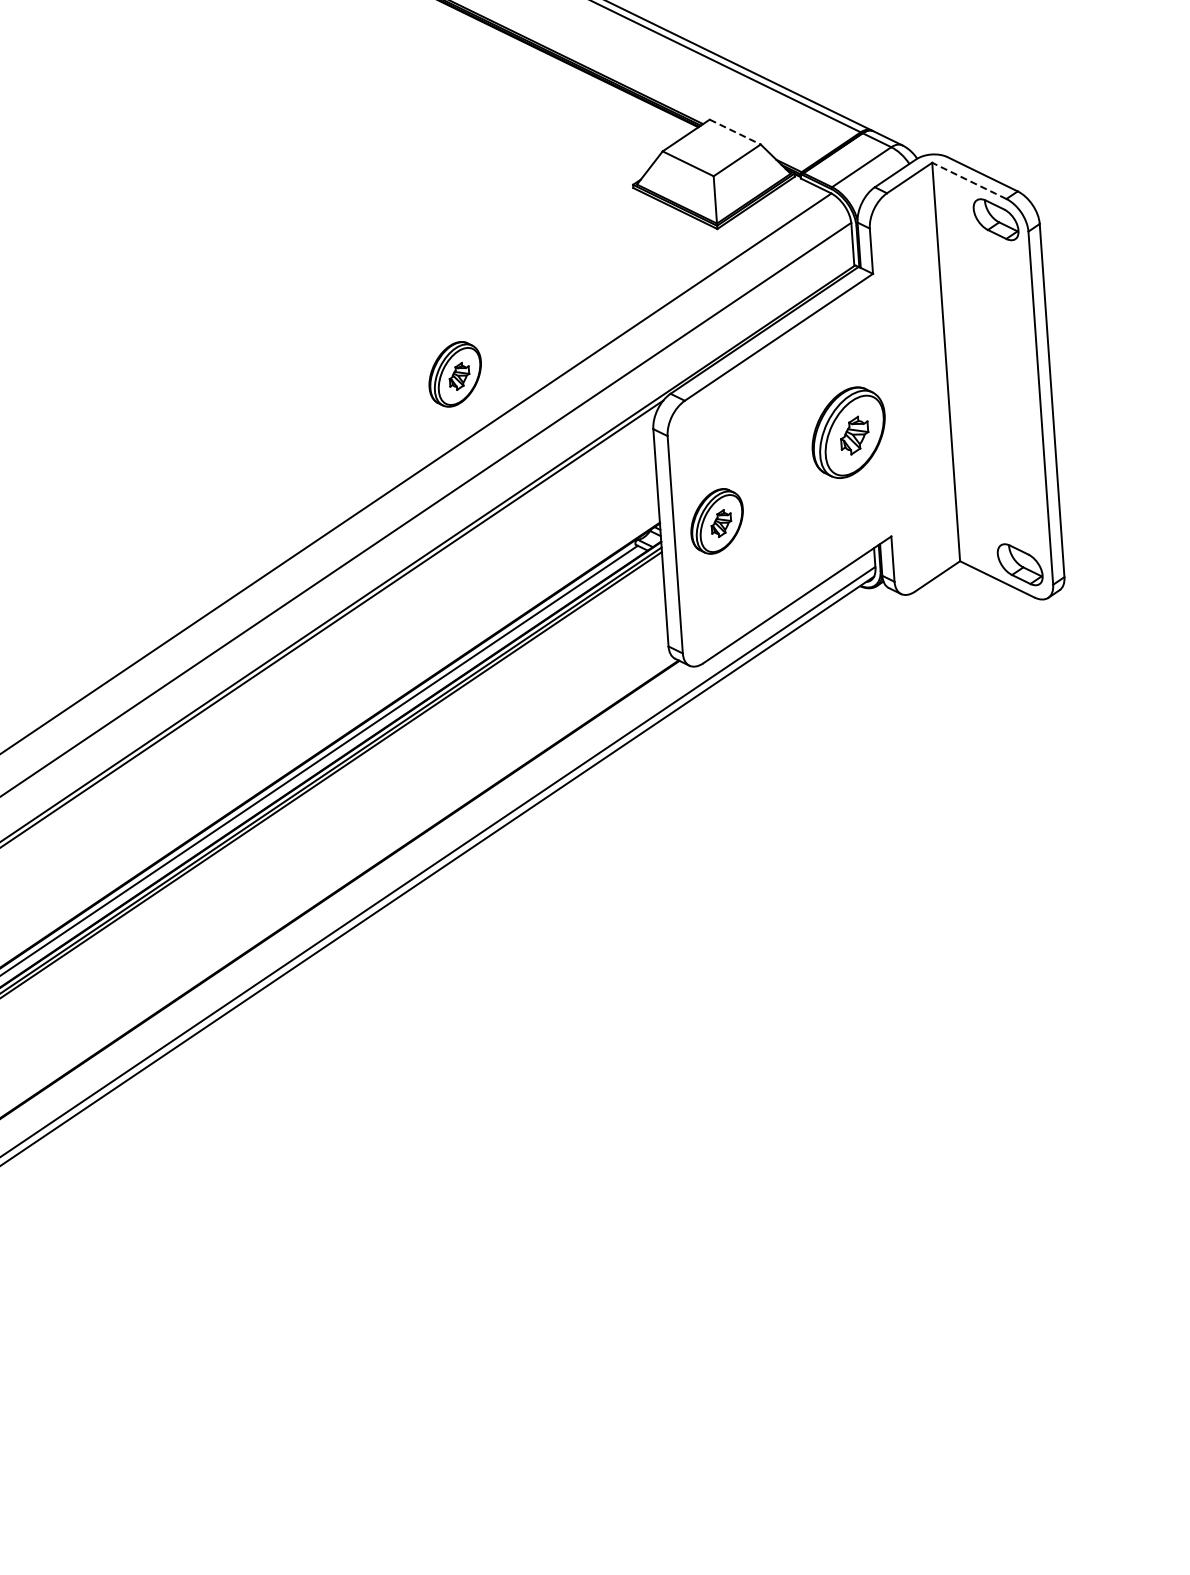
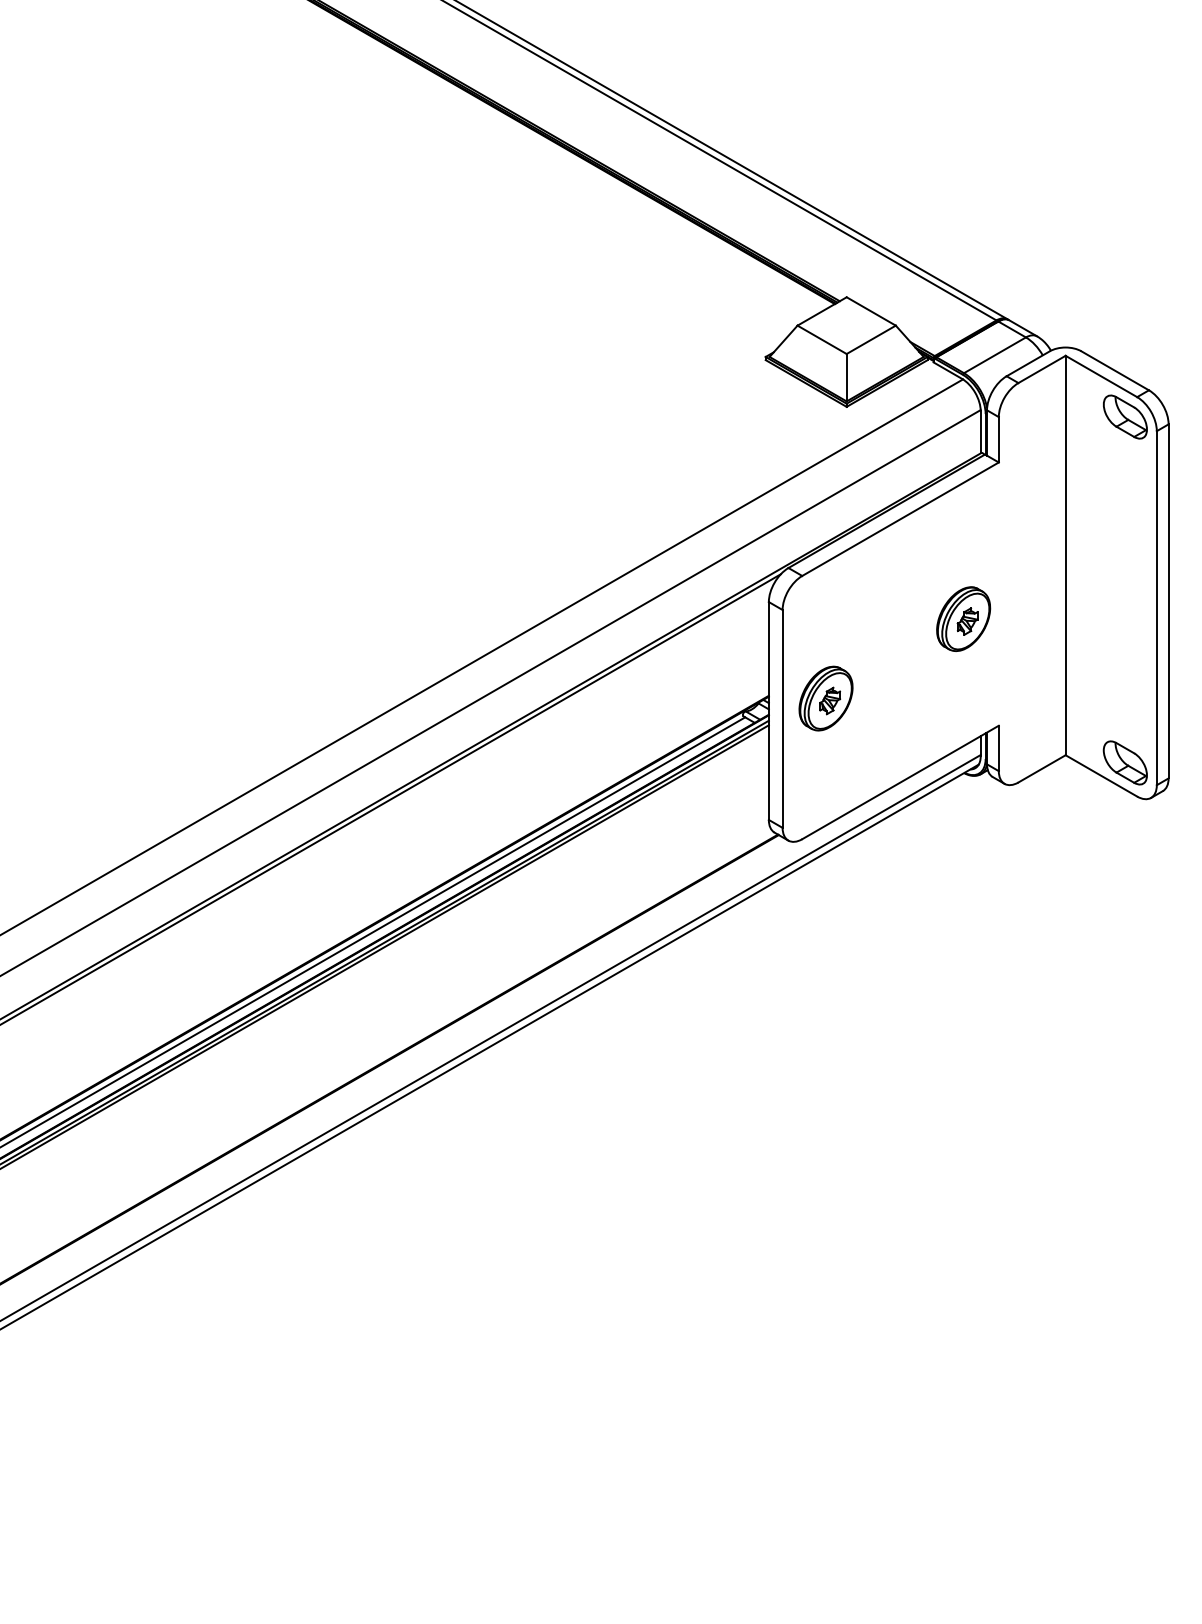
line: (735, 132) -> (871, 311), dashed -> solid
line: (968, 180) -> (1100, 376), dashed -> solid
part: (454, 374) -> (574, 533), removed
part: (848, 431) -> (963, 618), size x0.71

